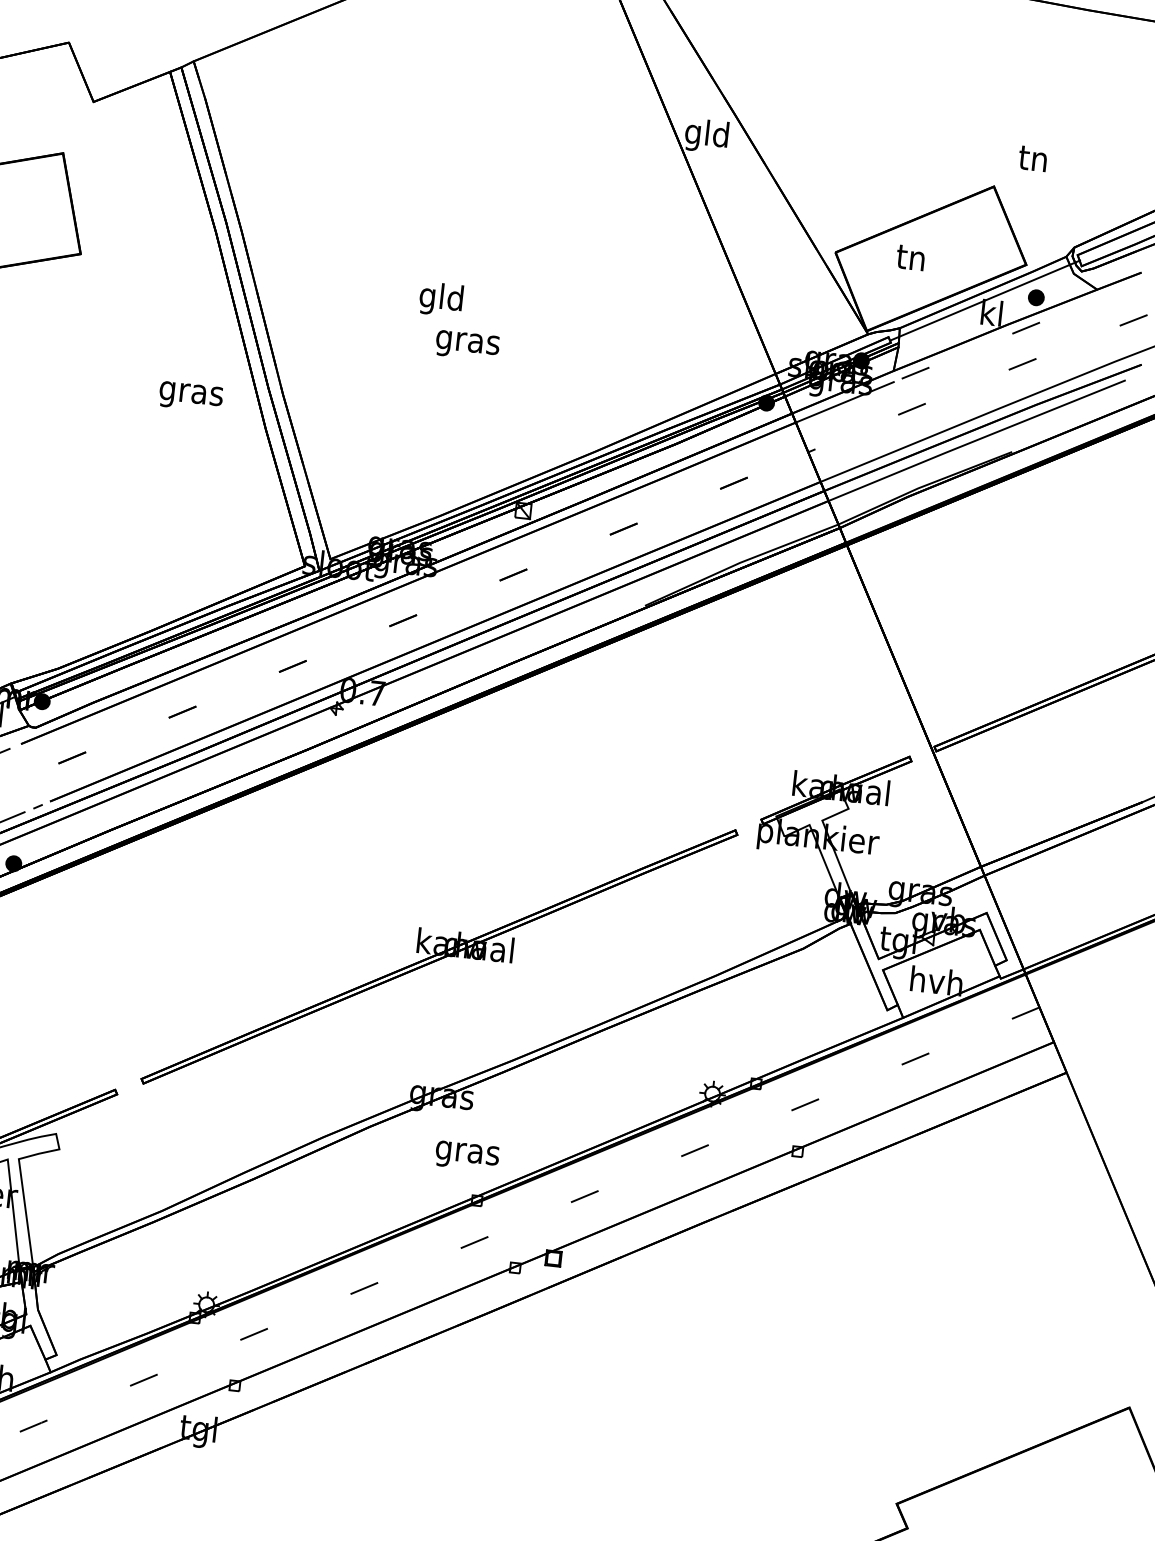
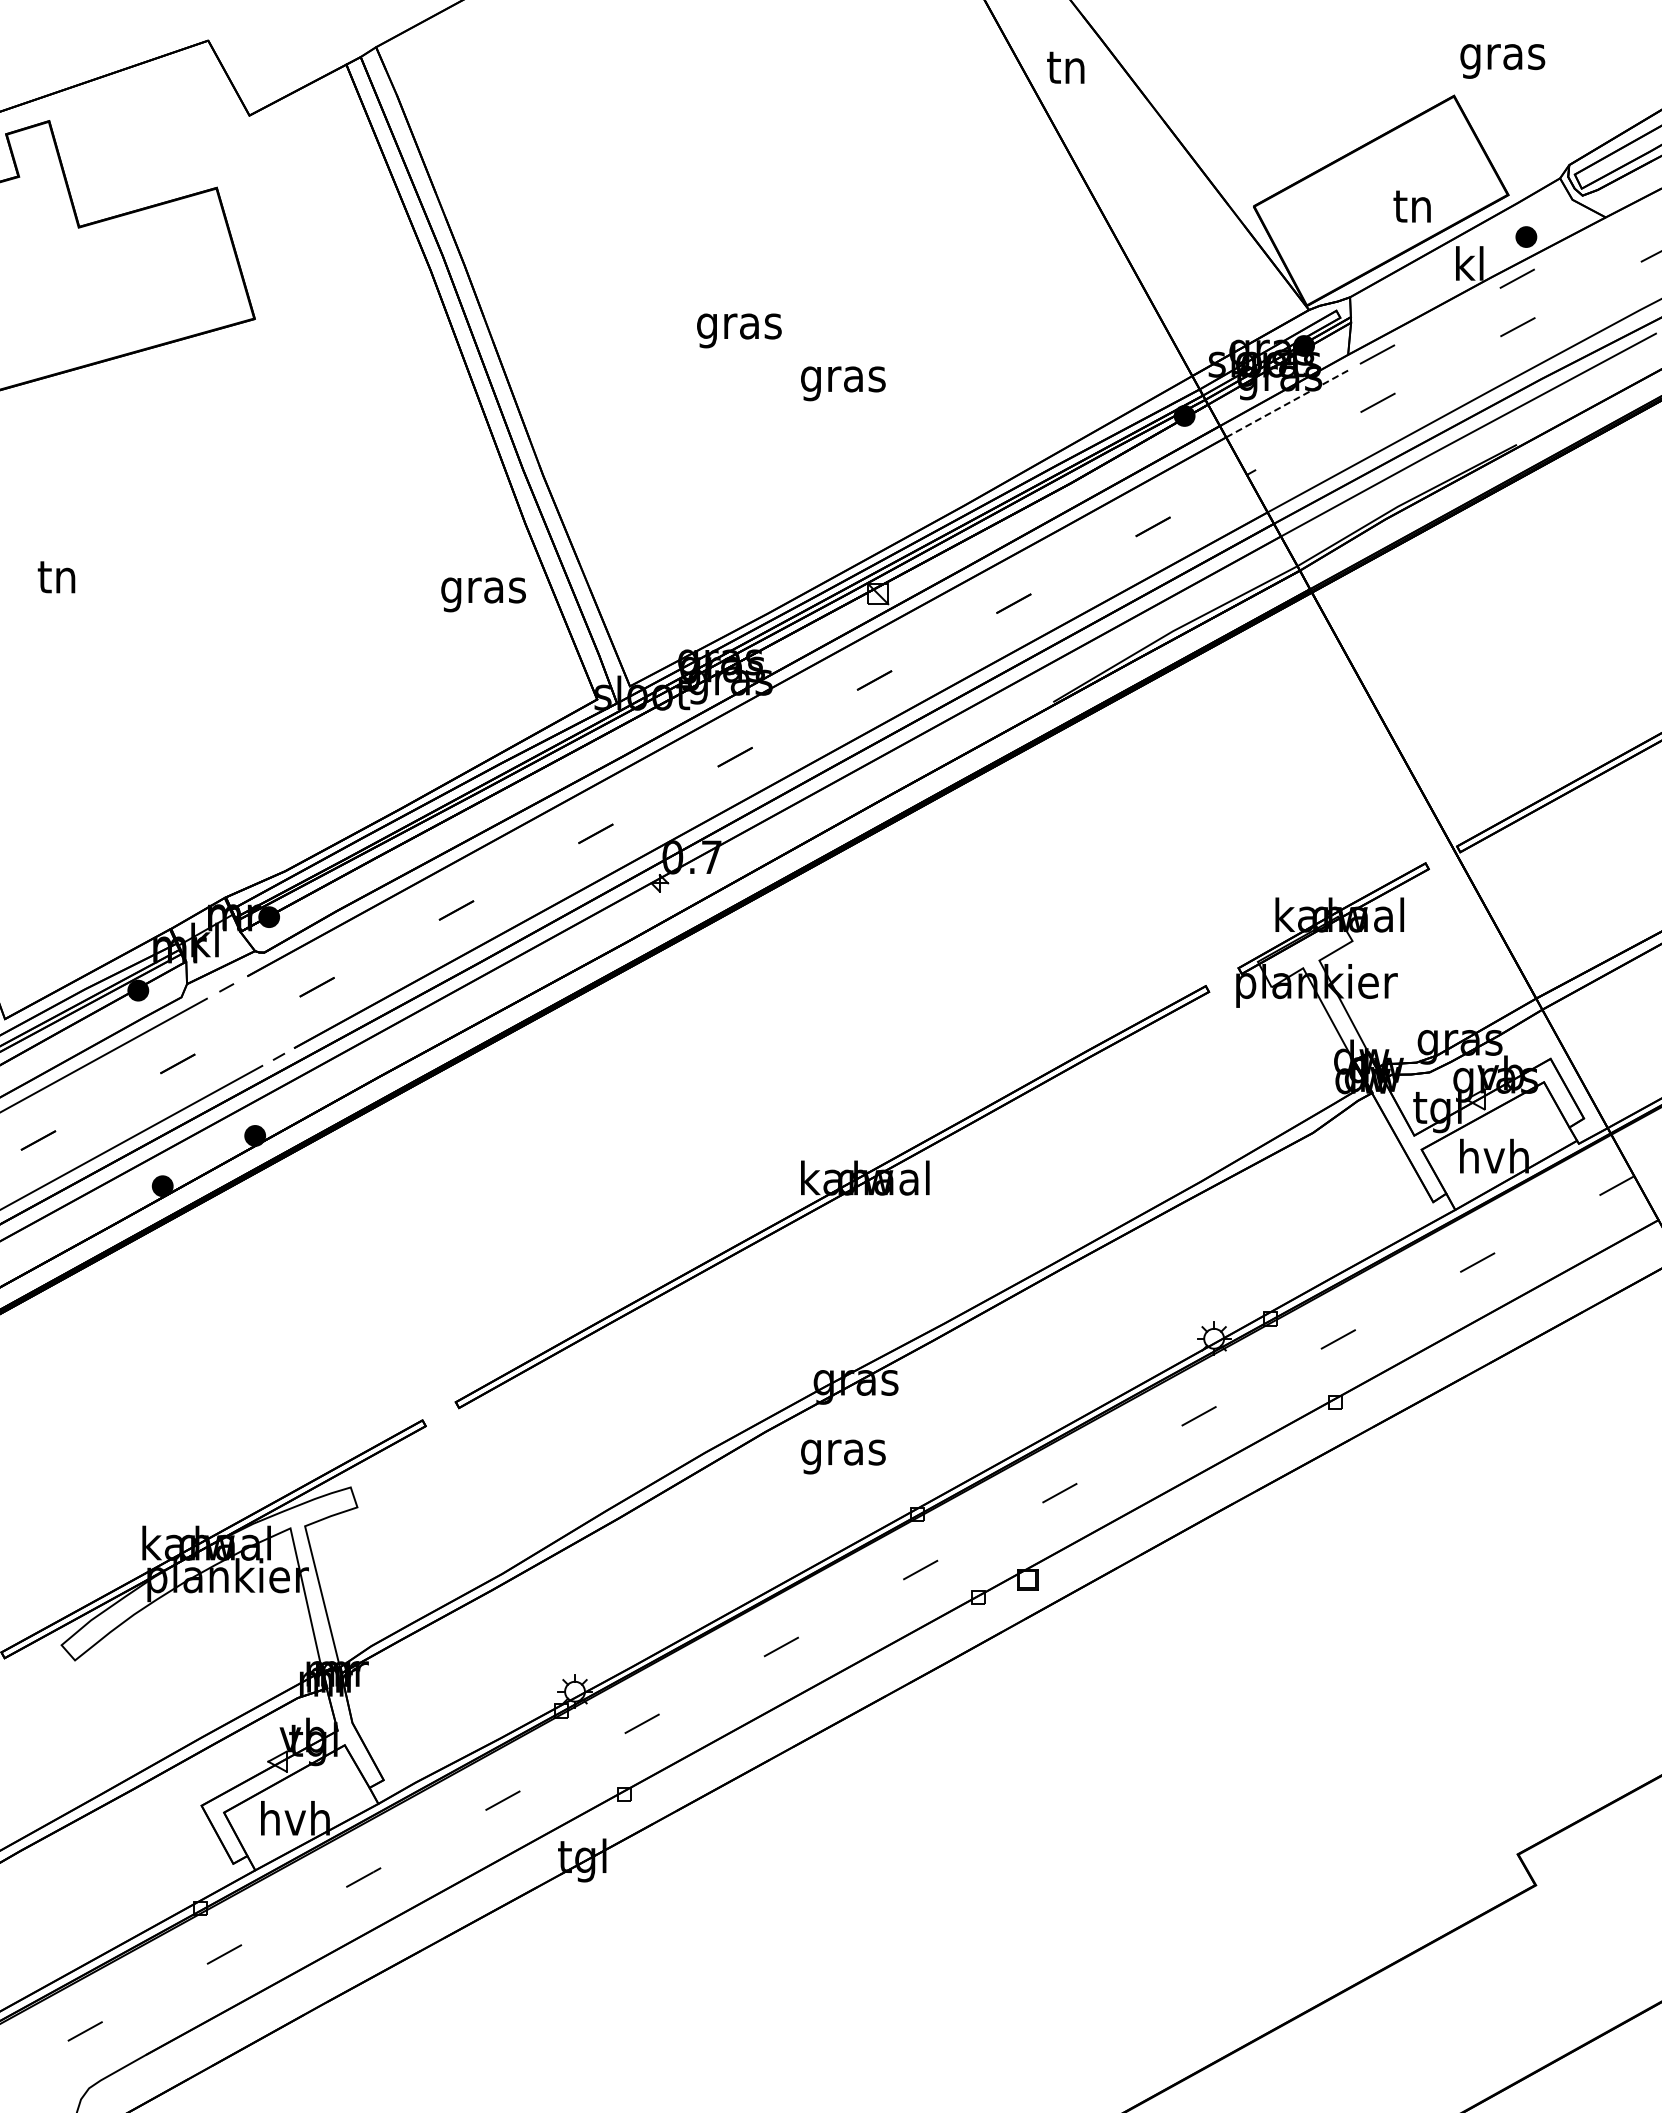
text: (706, 136) -> (1065, 71), gld -> tn
text: (1033, 161) -> (1502, 57), tn -> gras
text: (910, 257) -> (1411, 206), moved
text: (441, 299) -> (739, 326), gld -> gras
line: (985, 300) -> (1459, 247), removed
text: (467, 345) -> (843, 383), moved
text: (190, 396) -> (483, 594), moved
line: (845, 402) -> (1288, 403), solid -> dashed
text: (467, 1155) -> (843, 1456), moved

